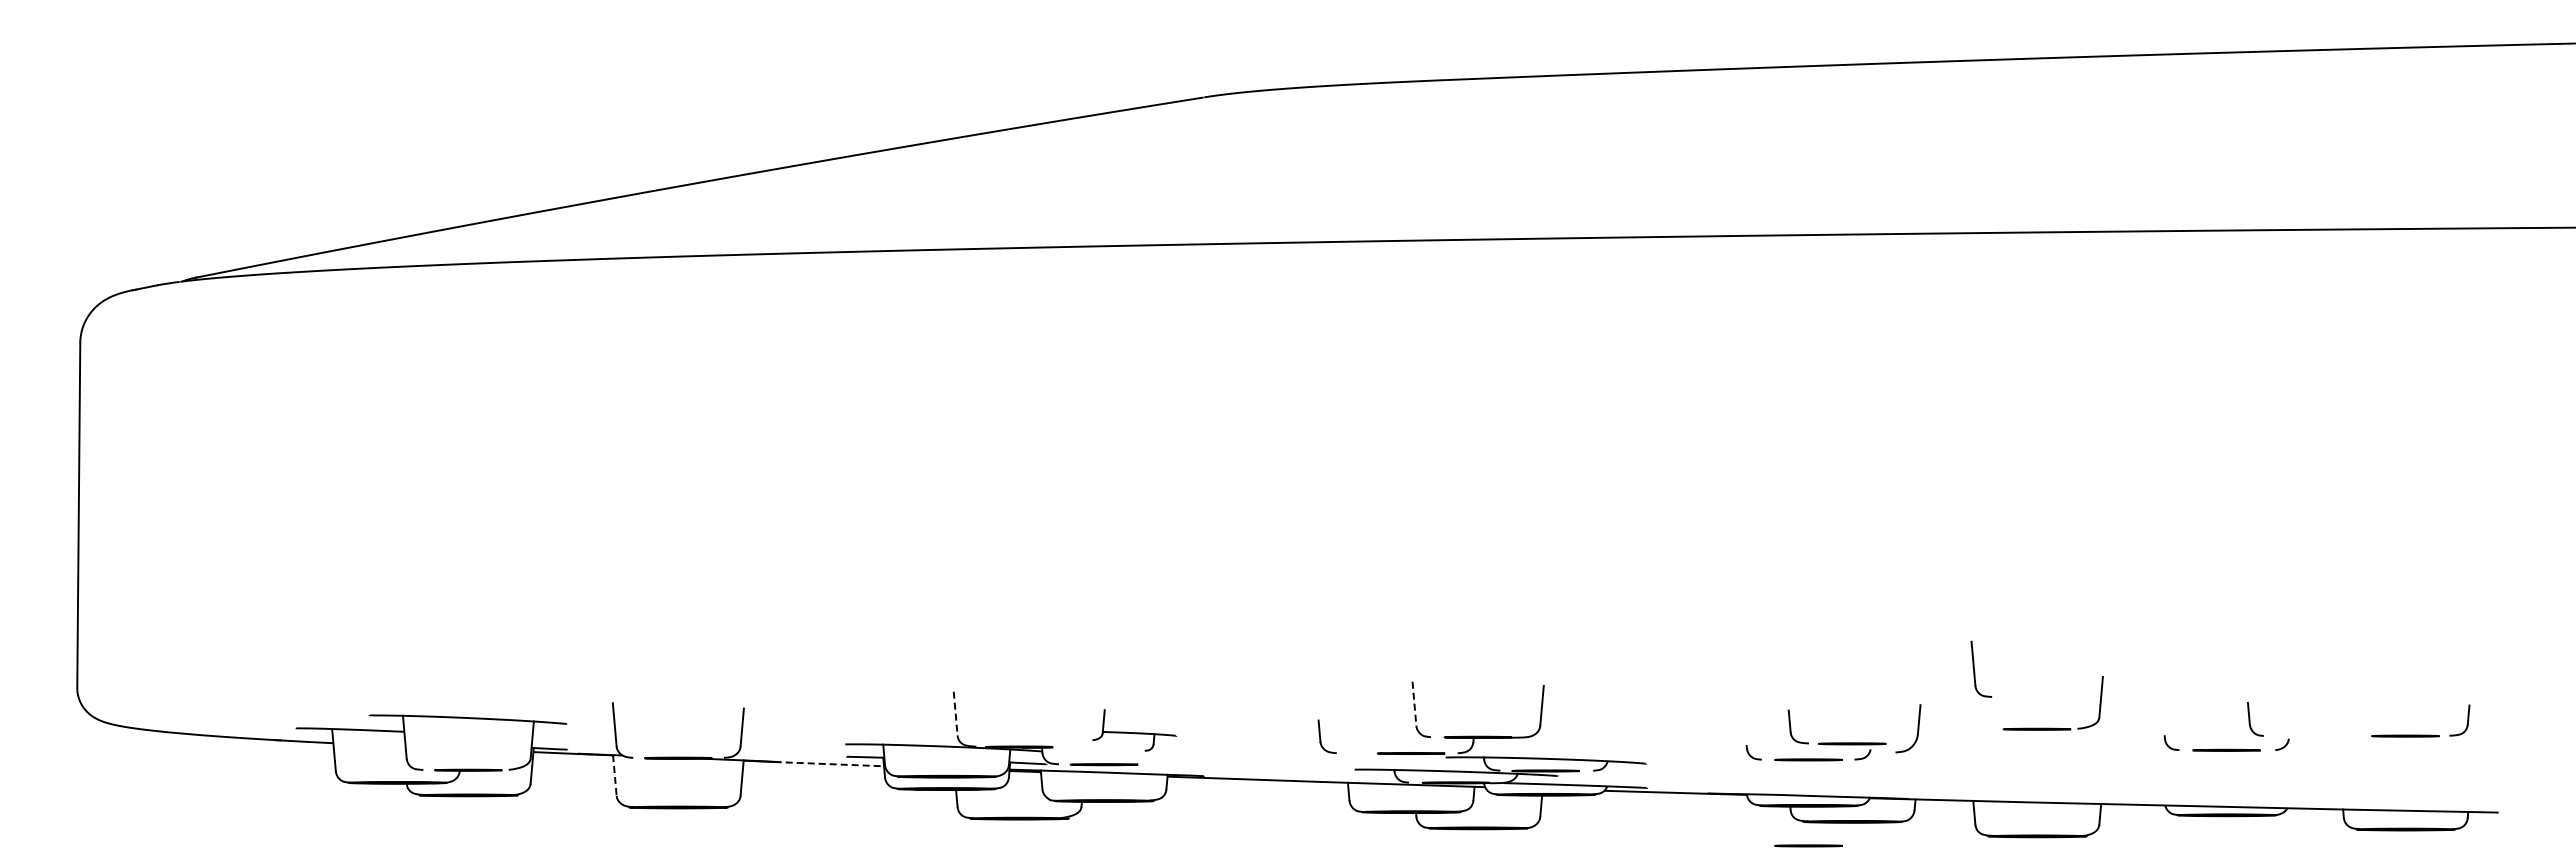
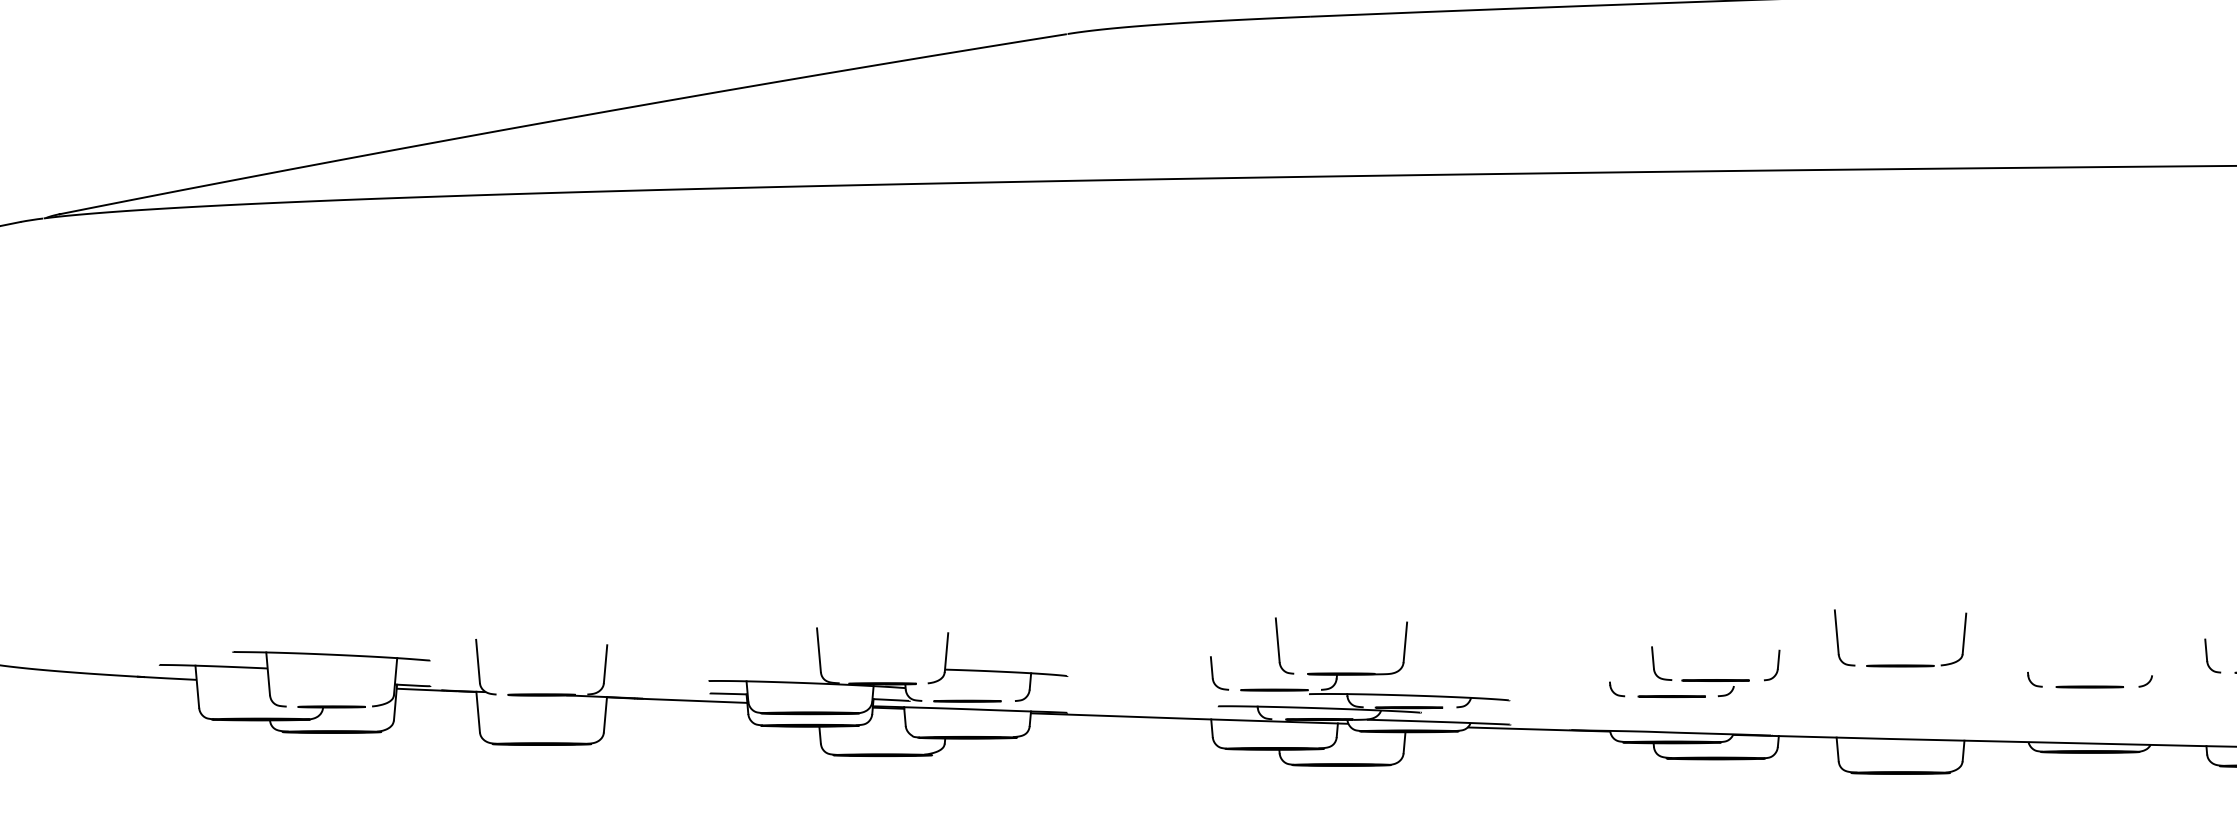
part: (1975, 671) -> (1838, 640), moved
line: (1414, 704) -> (1277, 641), dashed -> solid
line: (955, 713) -> (818, 650), dashed -> solid
part: (2255, 719) -> (2212, 656), moved
part: (1908, 728) -> (1771, 665), size x0.62
part: (1134, 730) -> (997, 667), size x1.67
part: (1326, 736) -> (1218, 673), moved
line: (829, 764) -> (692, 701), dashed -> solid
line: (614, 775) -> (477, 712), dashed -> solid
line: (1808, 845) -> (1671, 782), removed

